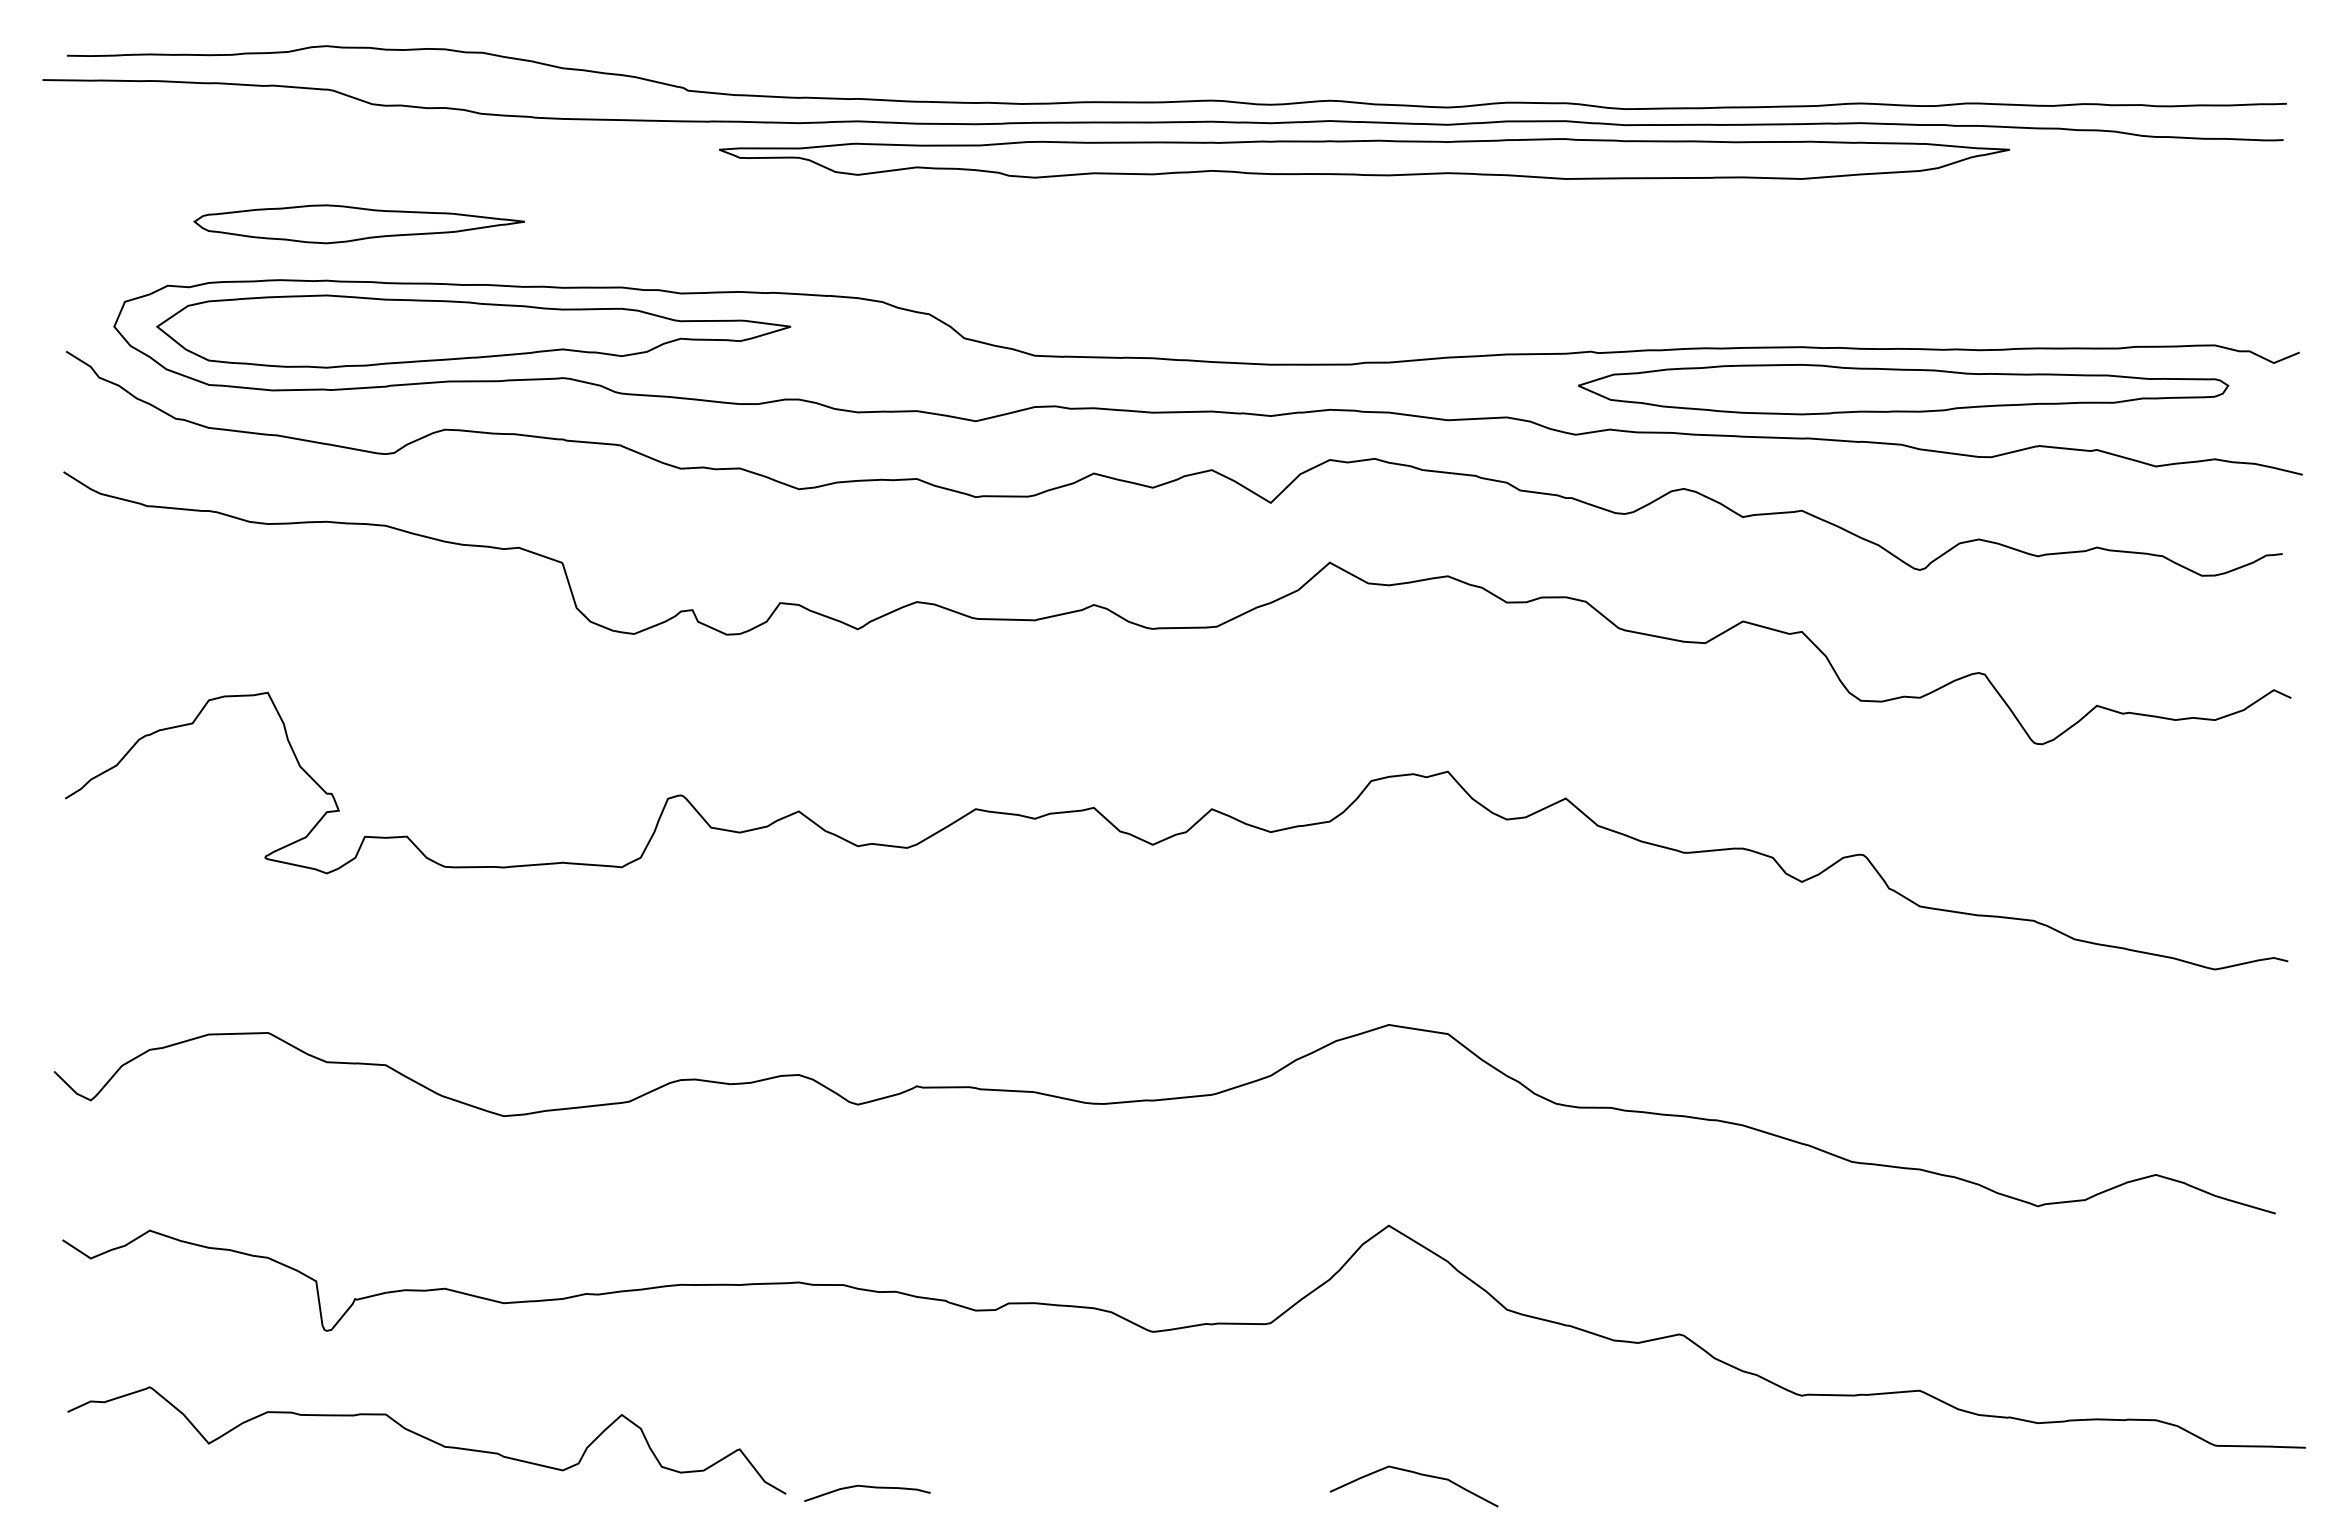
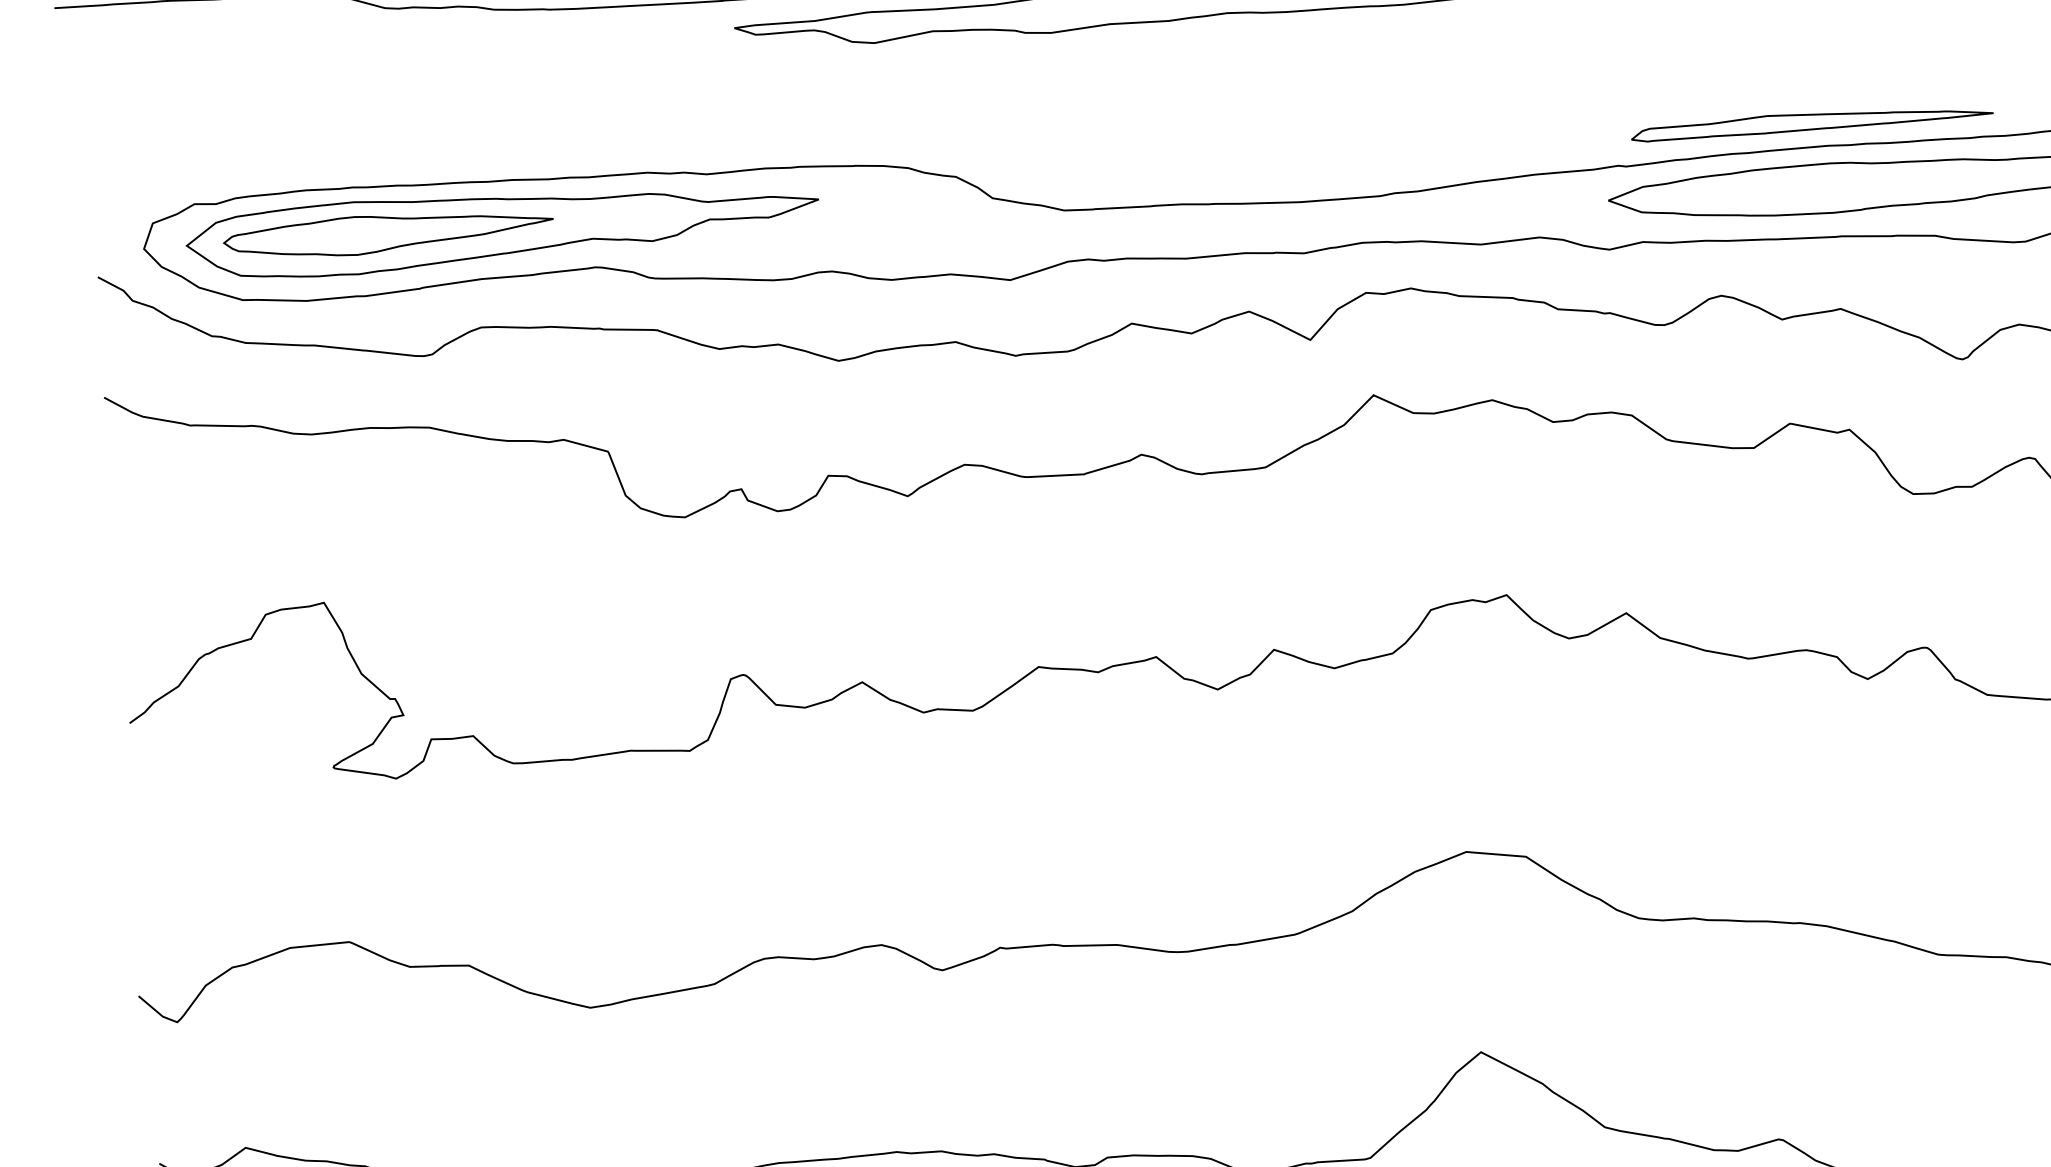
part: (358, 224) -> (387, 233), moved
part: (1786, 321) -> (1811, 121), added

